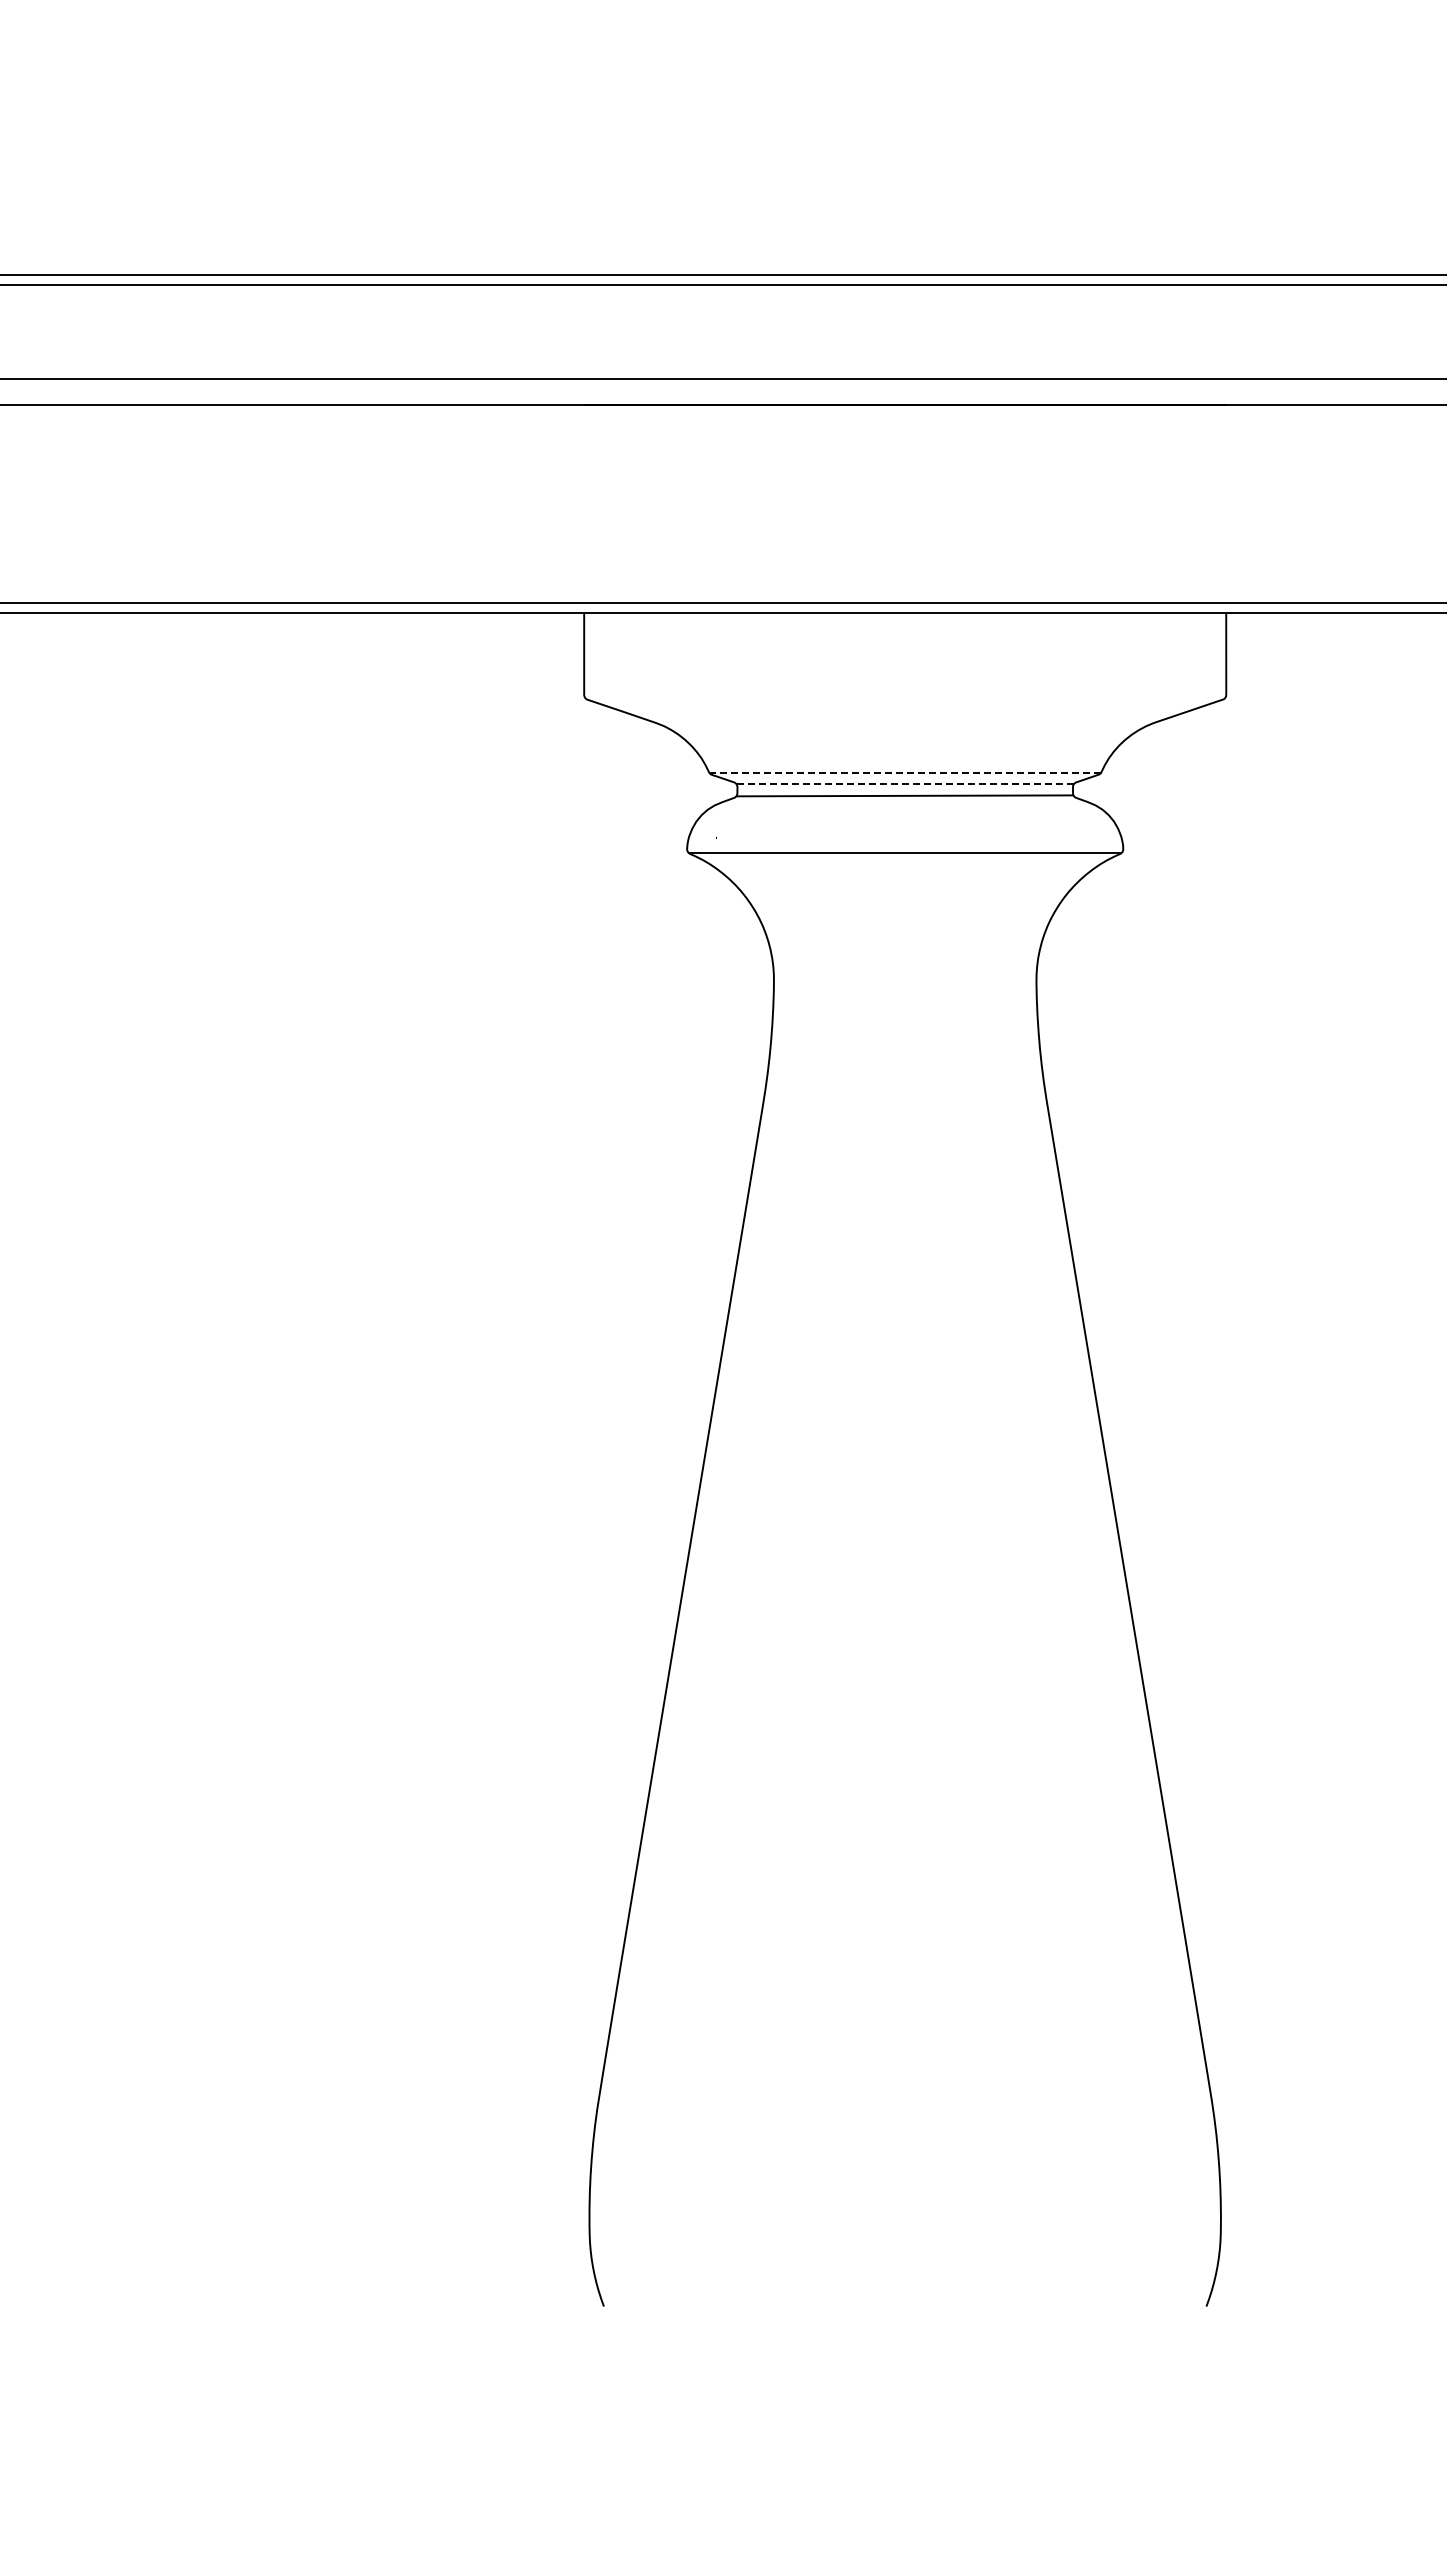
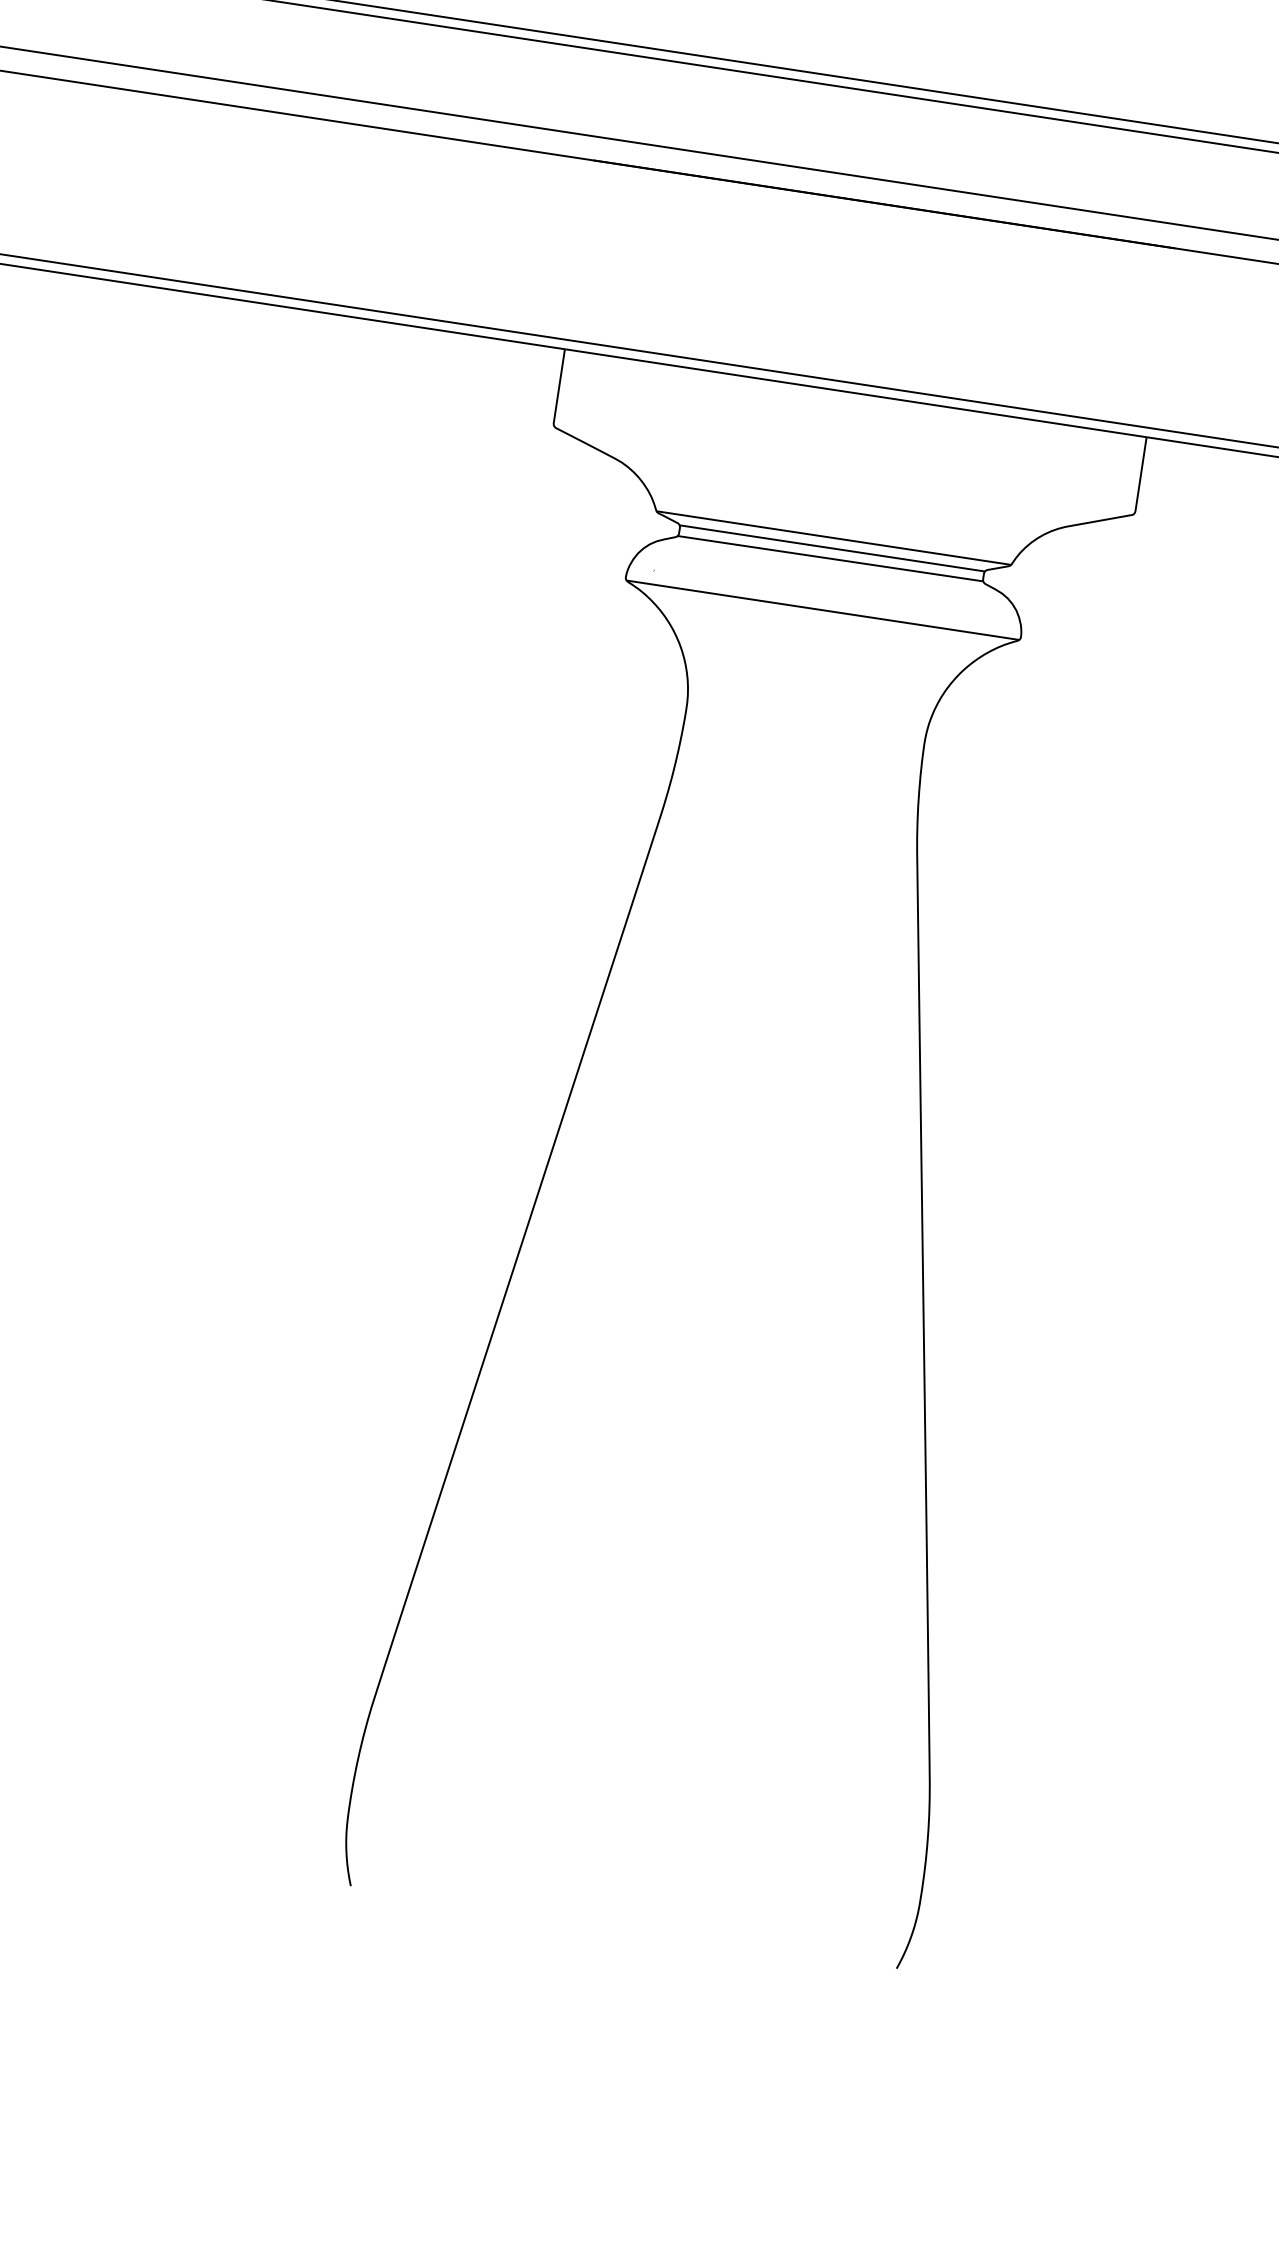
line: (905, 773) -> (834, 538), dashed -> solid
line: (905, 784) -> (832, 548), dashed -> solid

